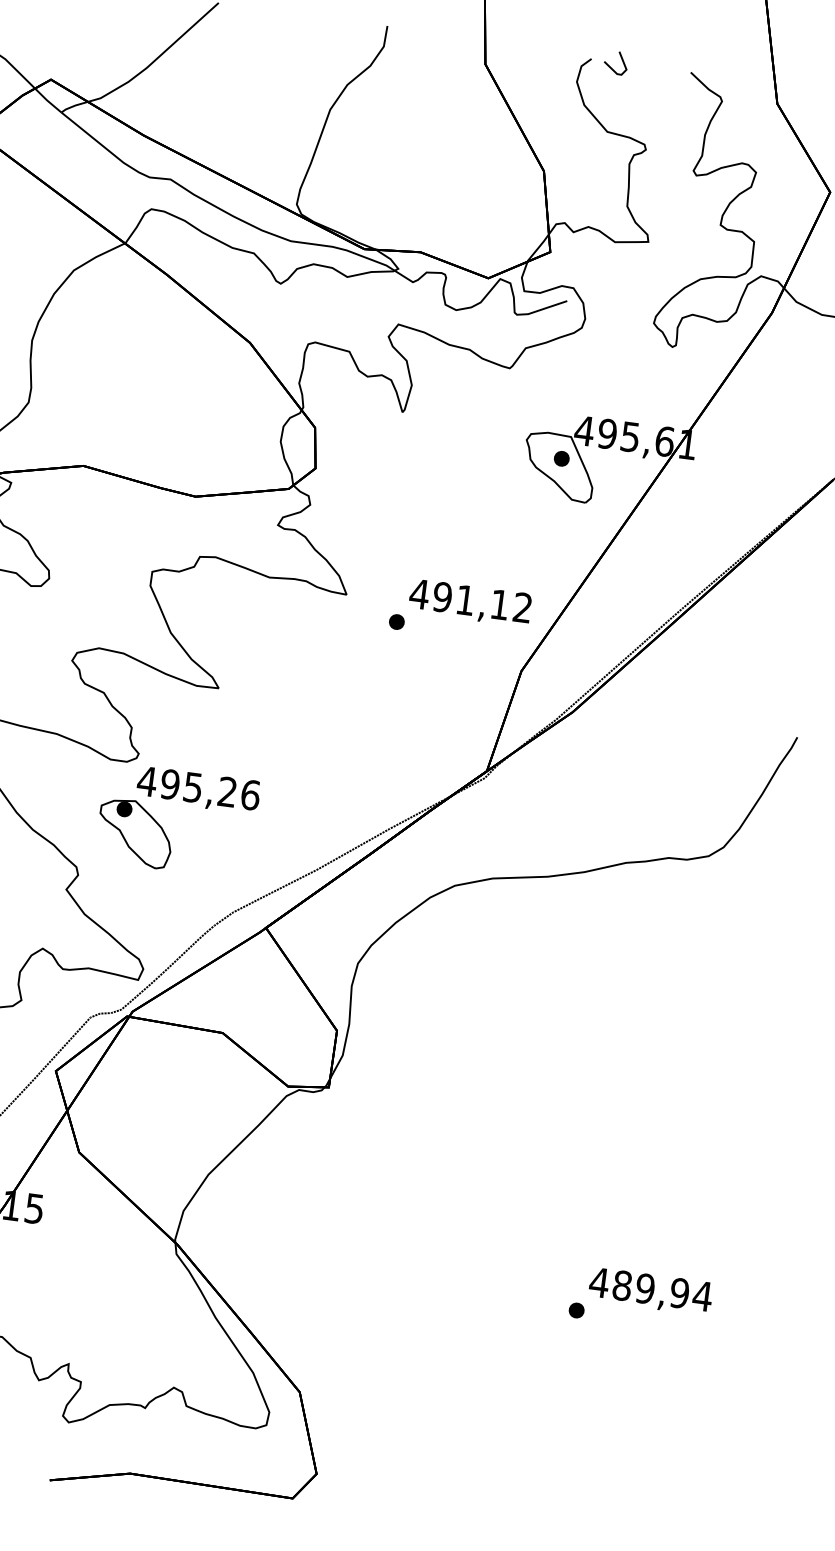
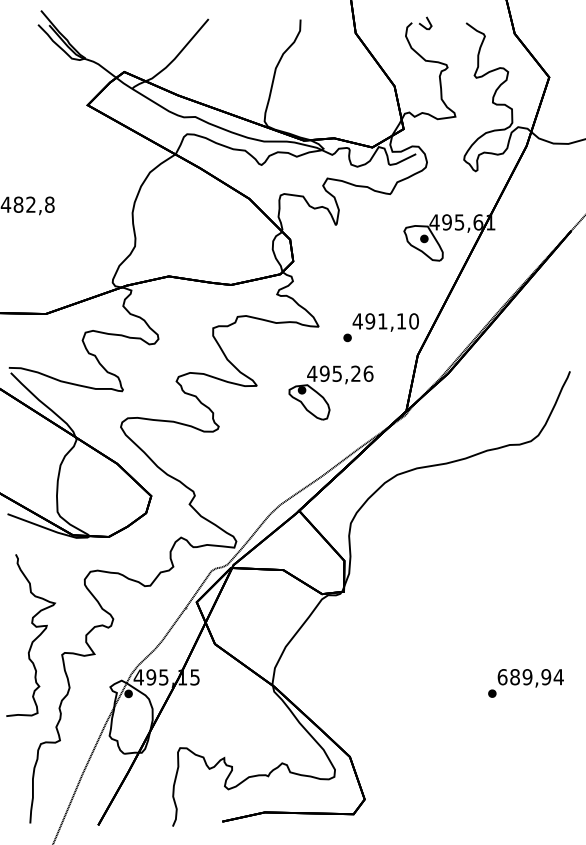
text: (521, 607) -> (413, 321), 491,12 -> 491,10
part: (163, 827) -> (324, 397), moved
text: (599, 1283) -> (502, 677), 489,94 -> 689,94

